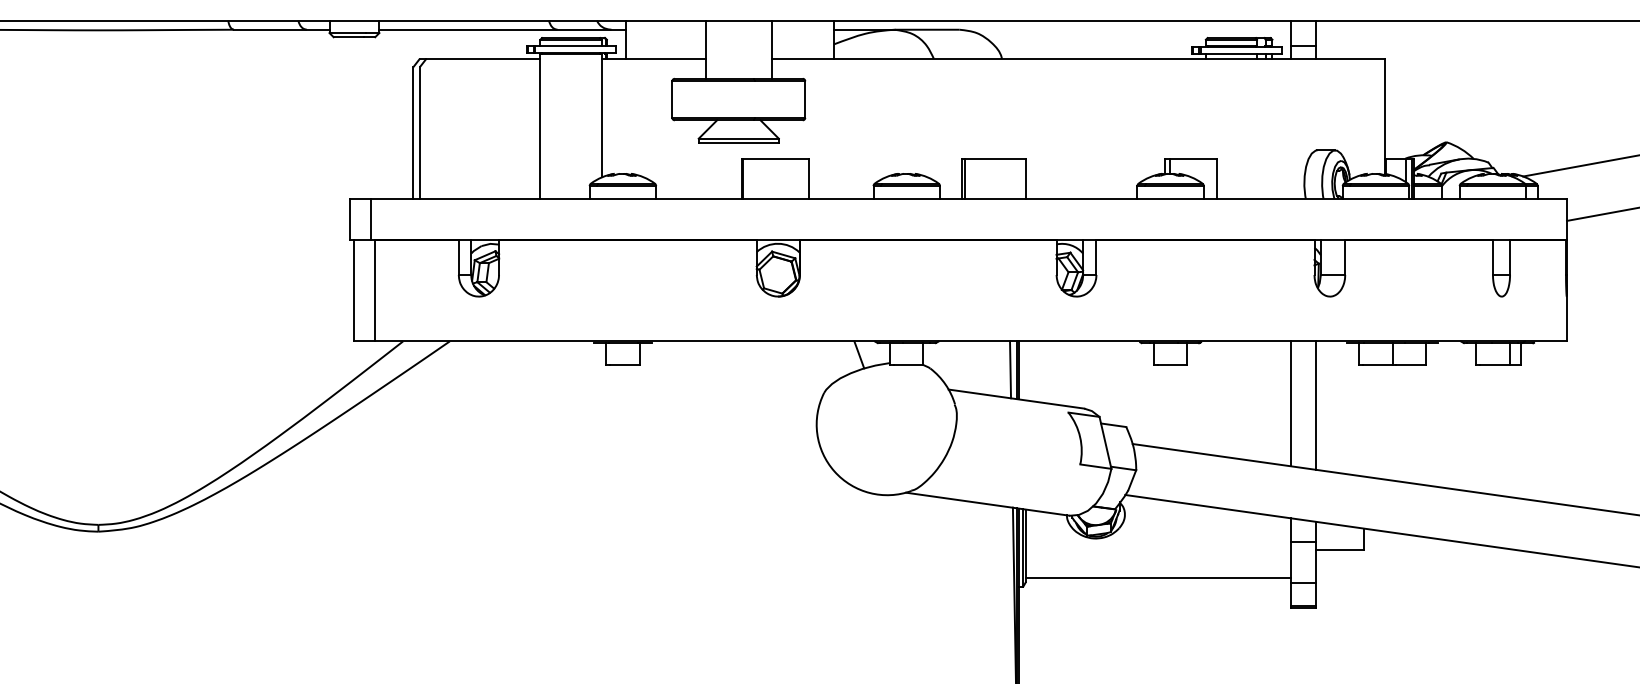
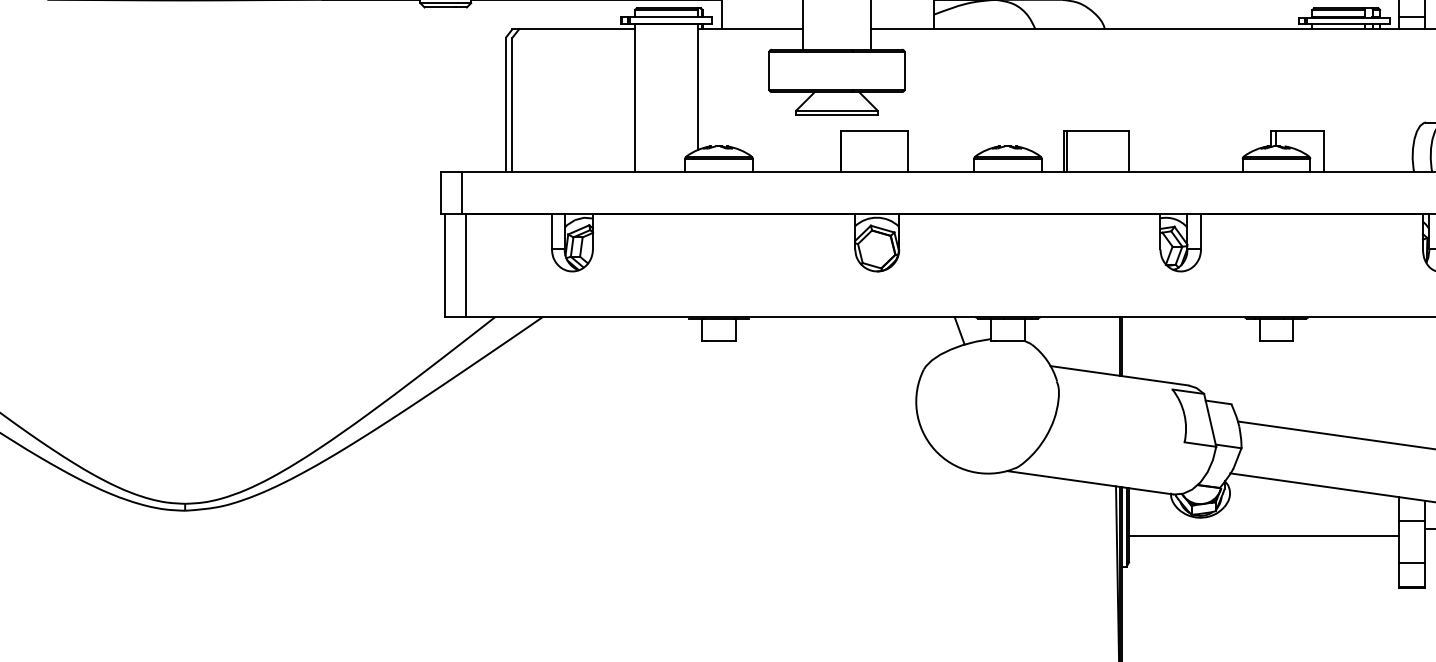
line: (1010, 369) -> (1113, 345), removed
line: (1291, 403) -> (1399, 380), removed
line: (1316, 405) -> (1425, 382), removed
line: (1158, 578) -> (1264, 536), moved

